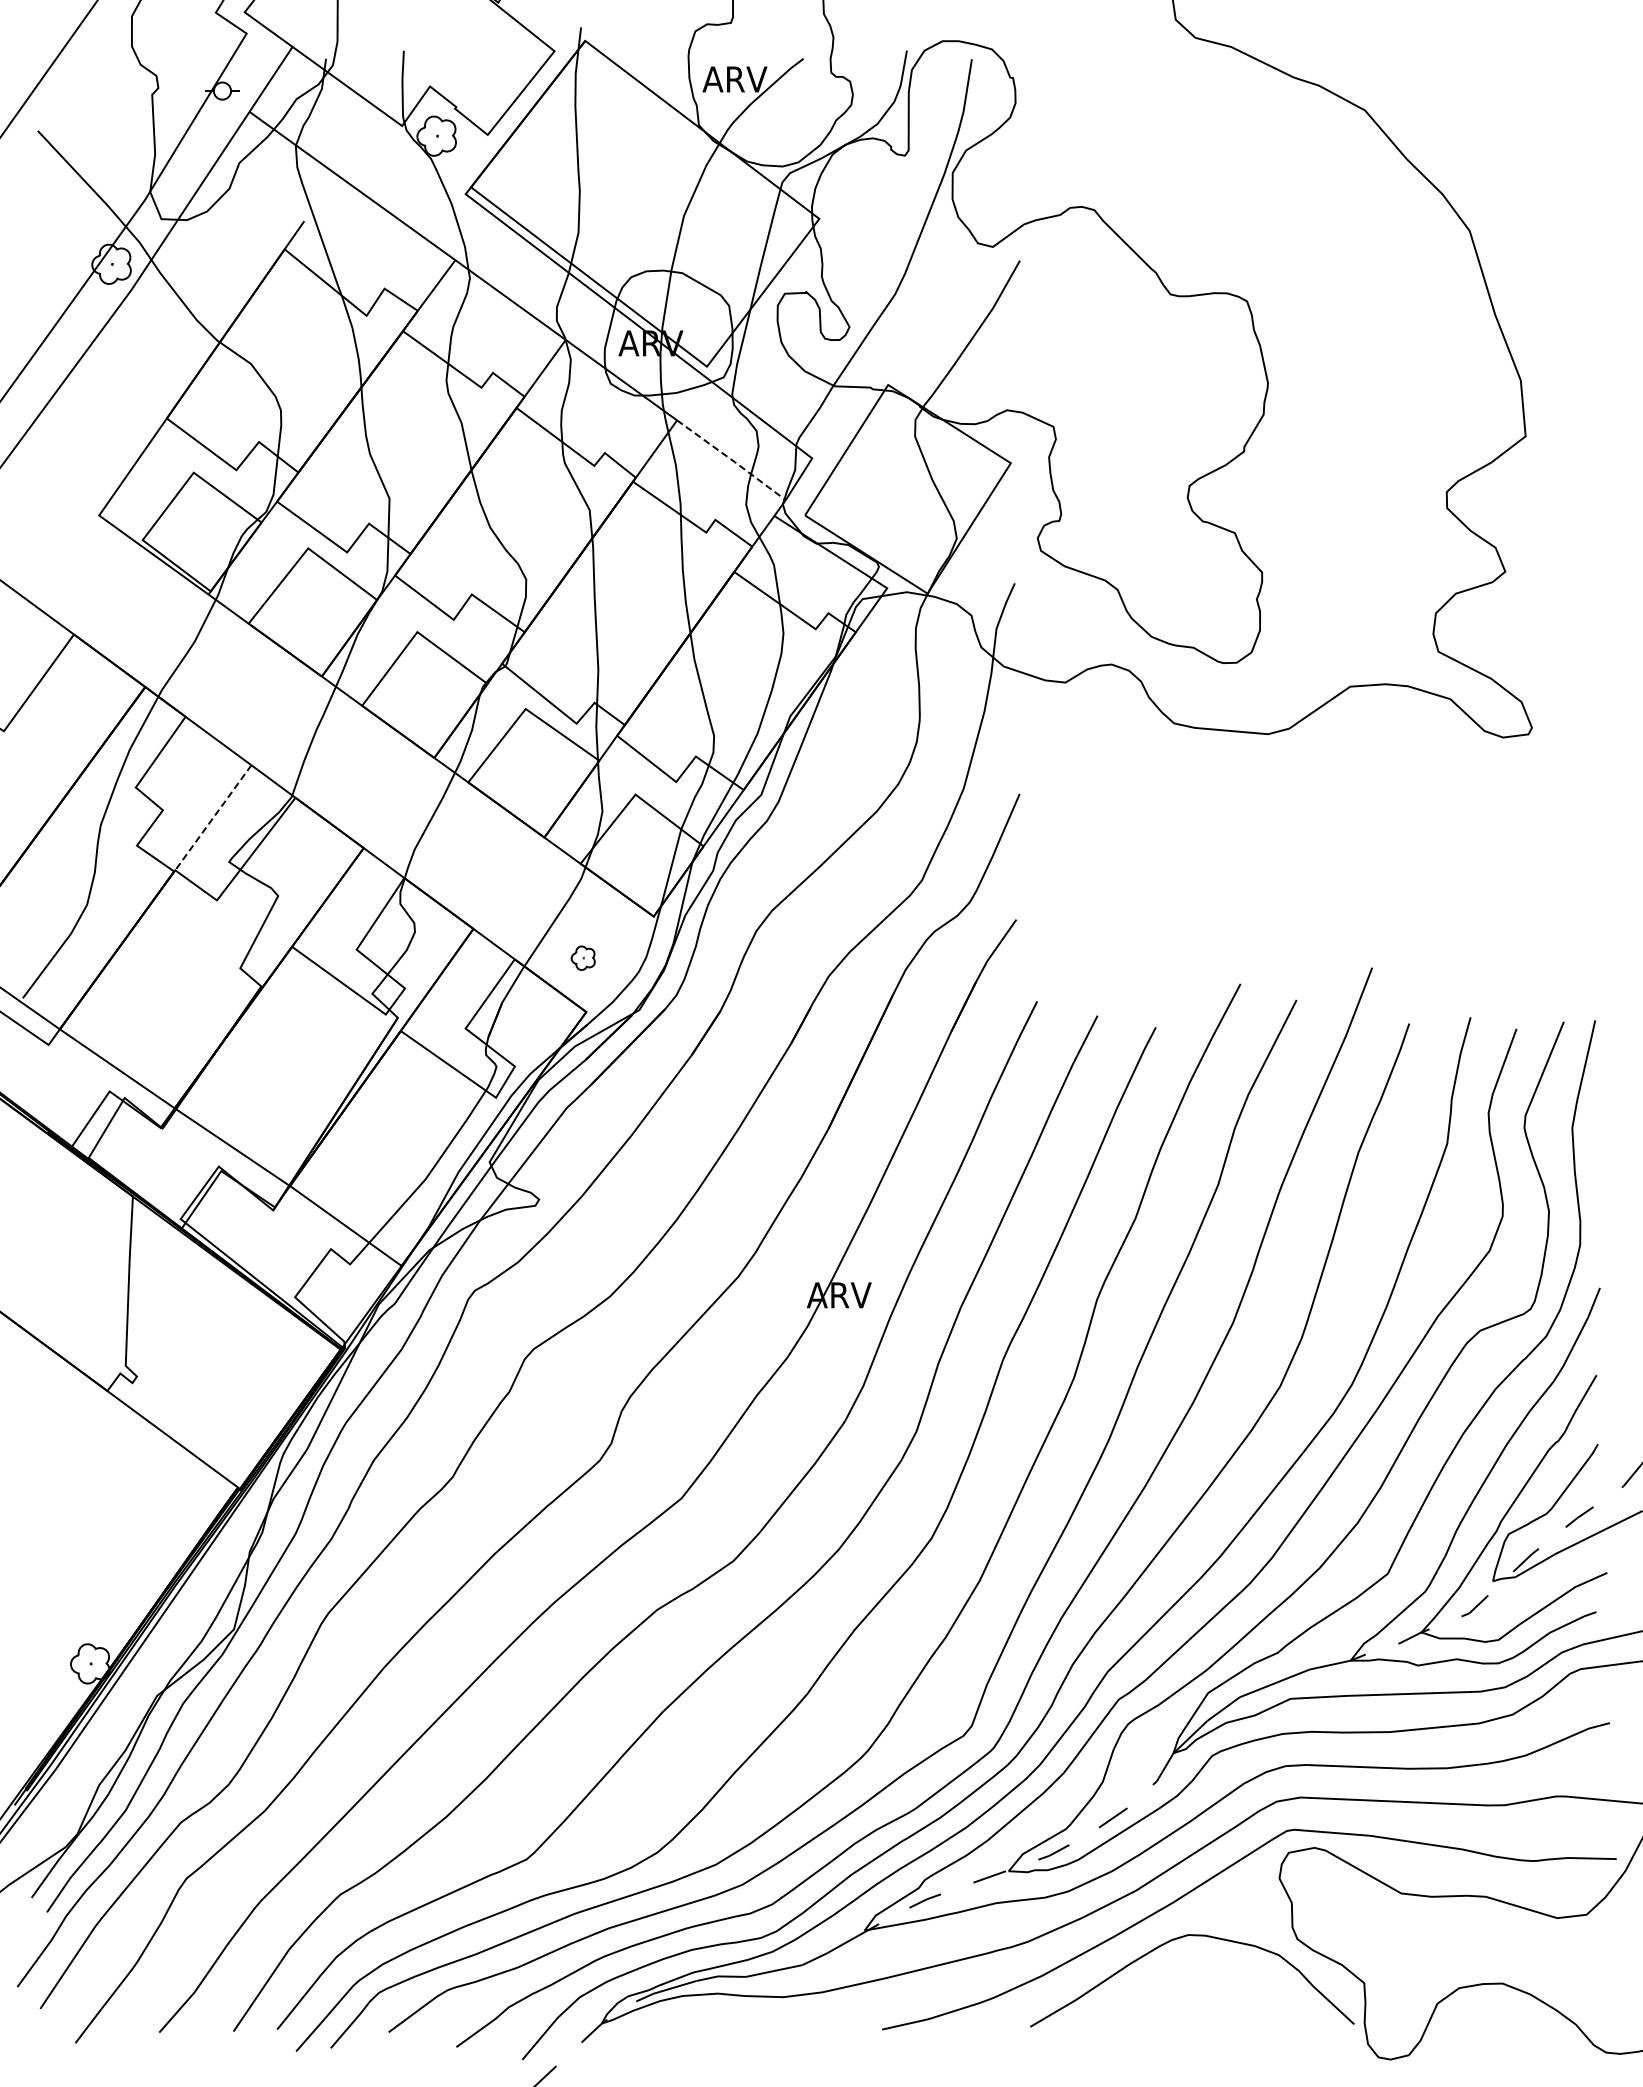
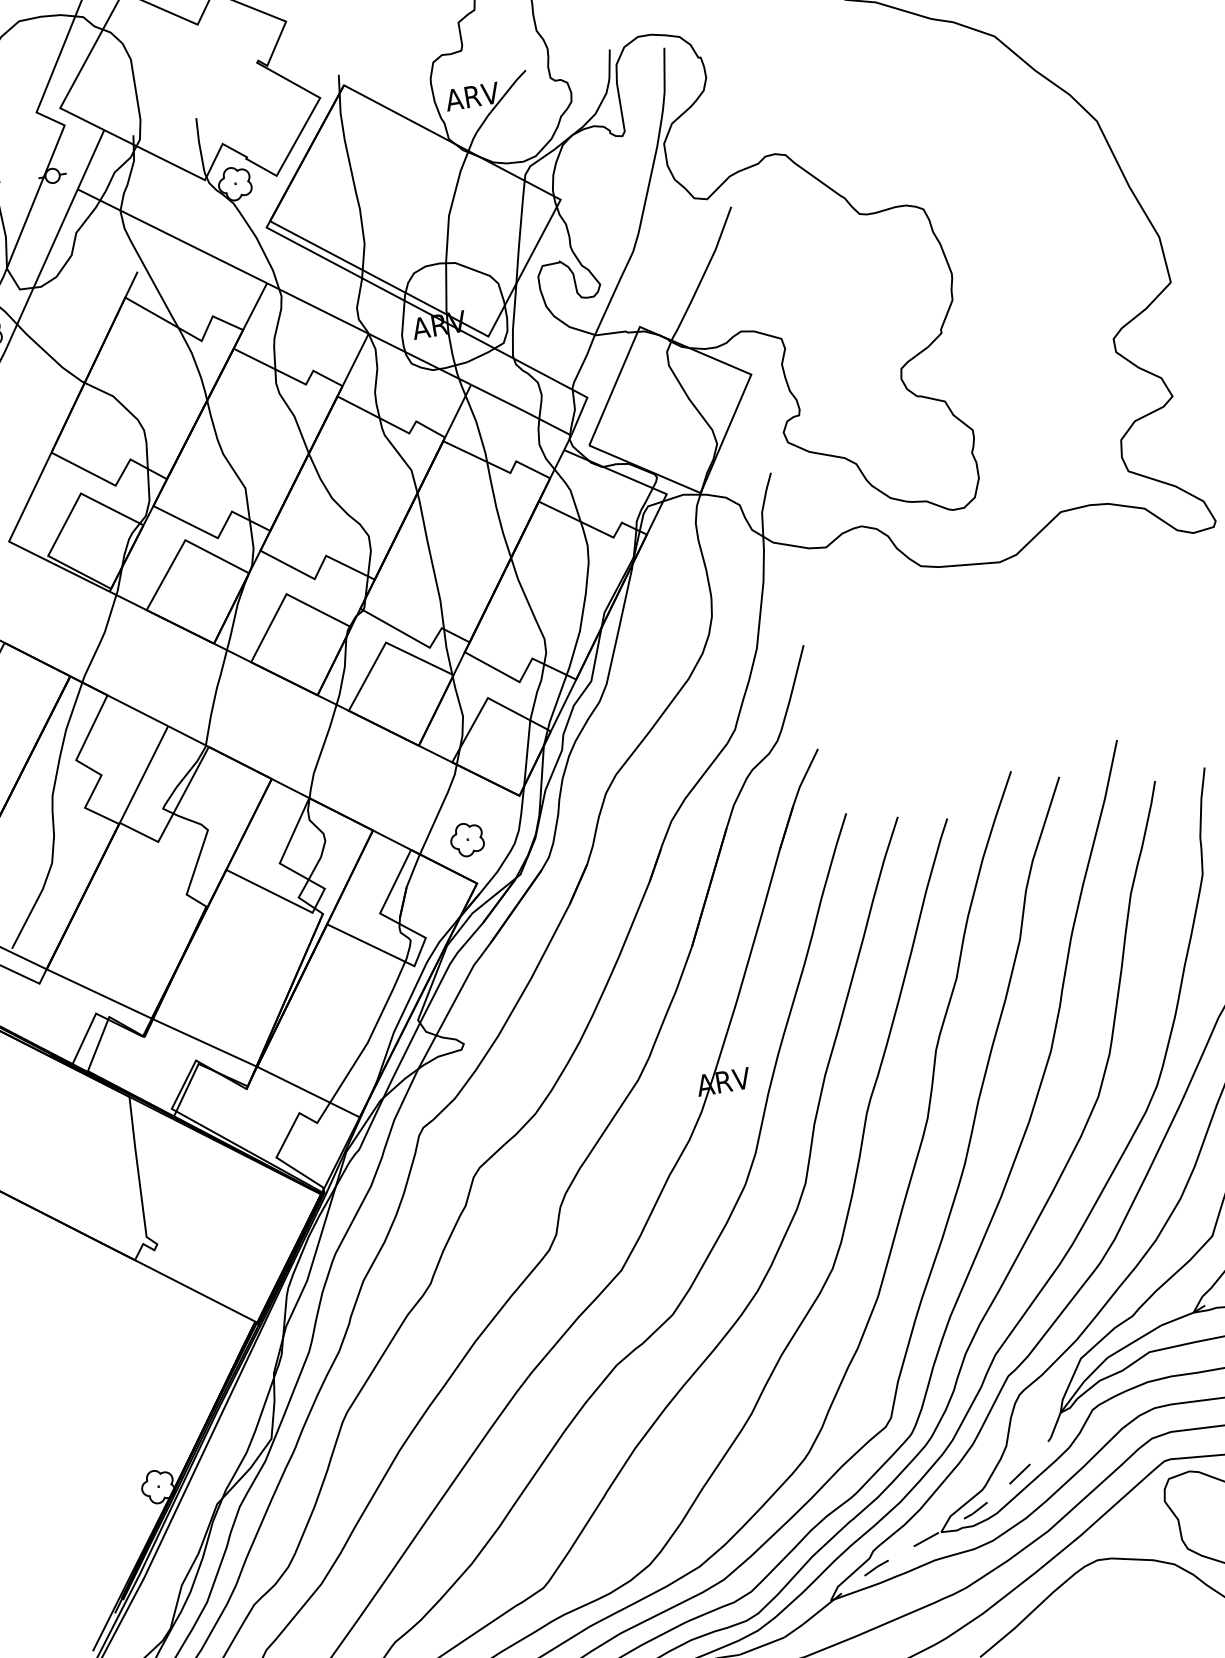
line: (732, 460) -> (522, 410), dashed -> solid
line: (213, 817) -> (144, 774), dashed -> solid
part: (583, 957) -> (467, 839), size x1.67

